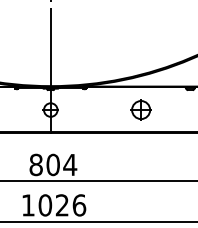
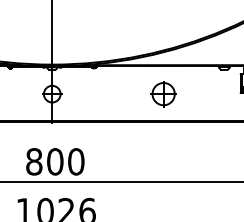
text: (70, 164) -> (76, 161), 804 -> 800

